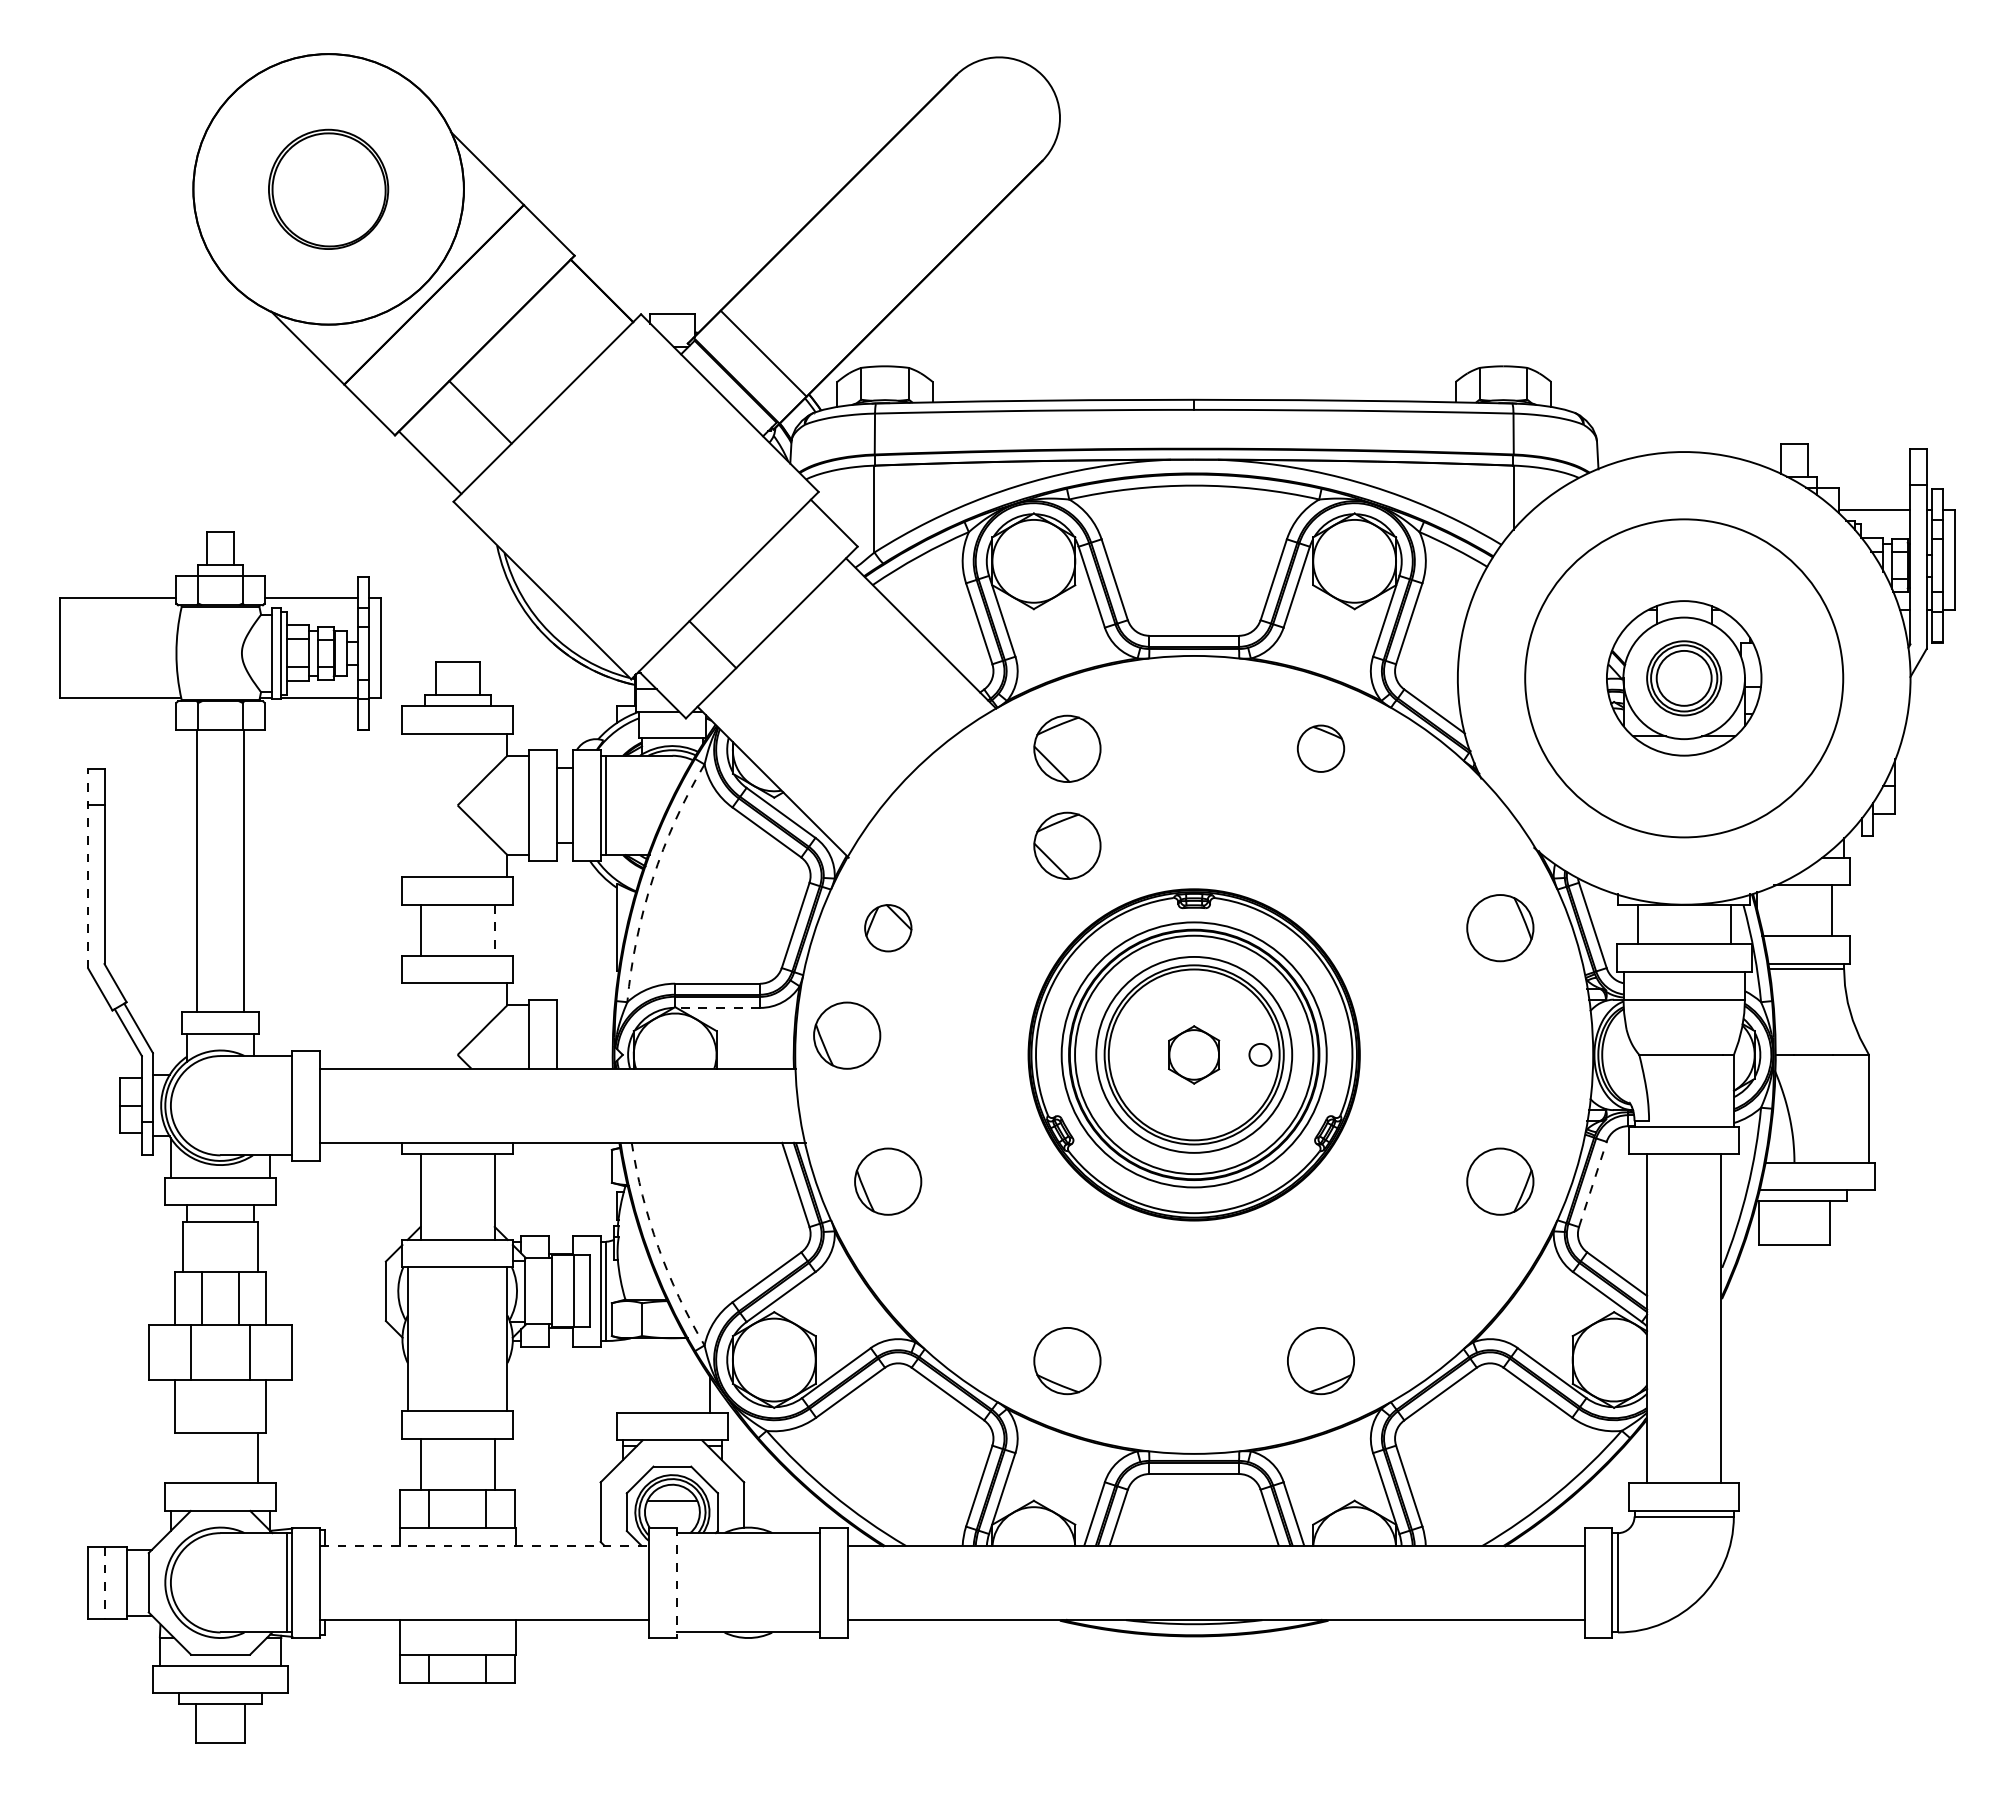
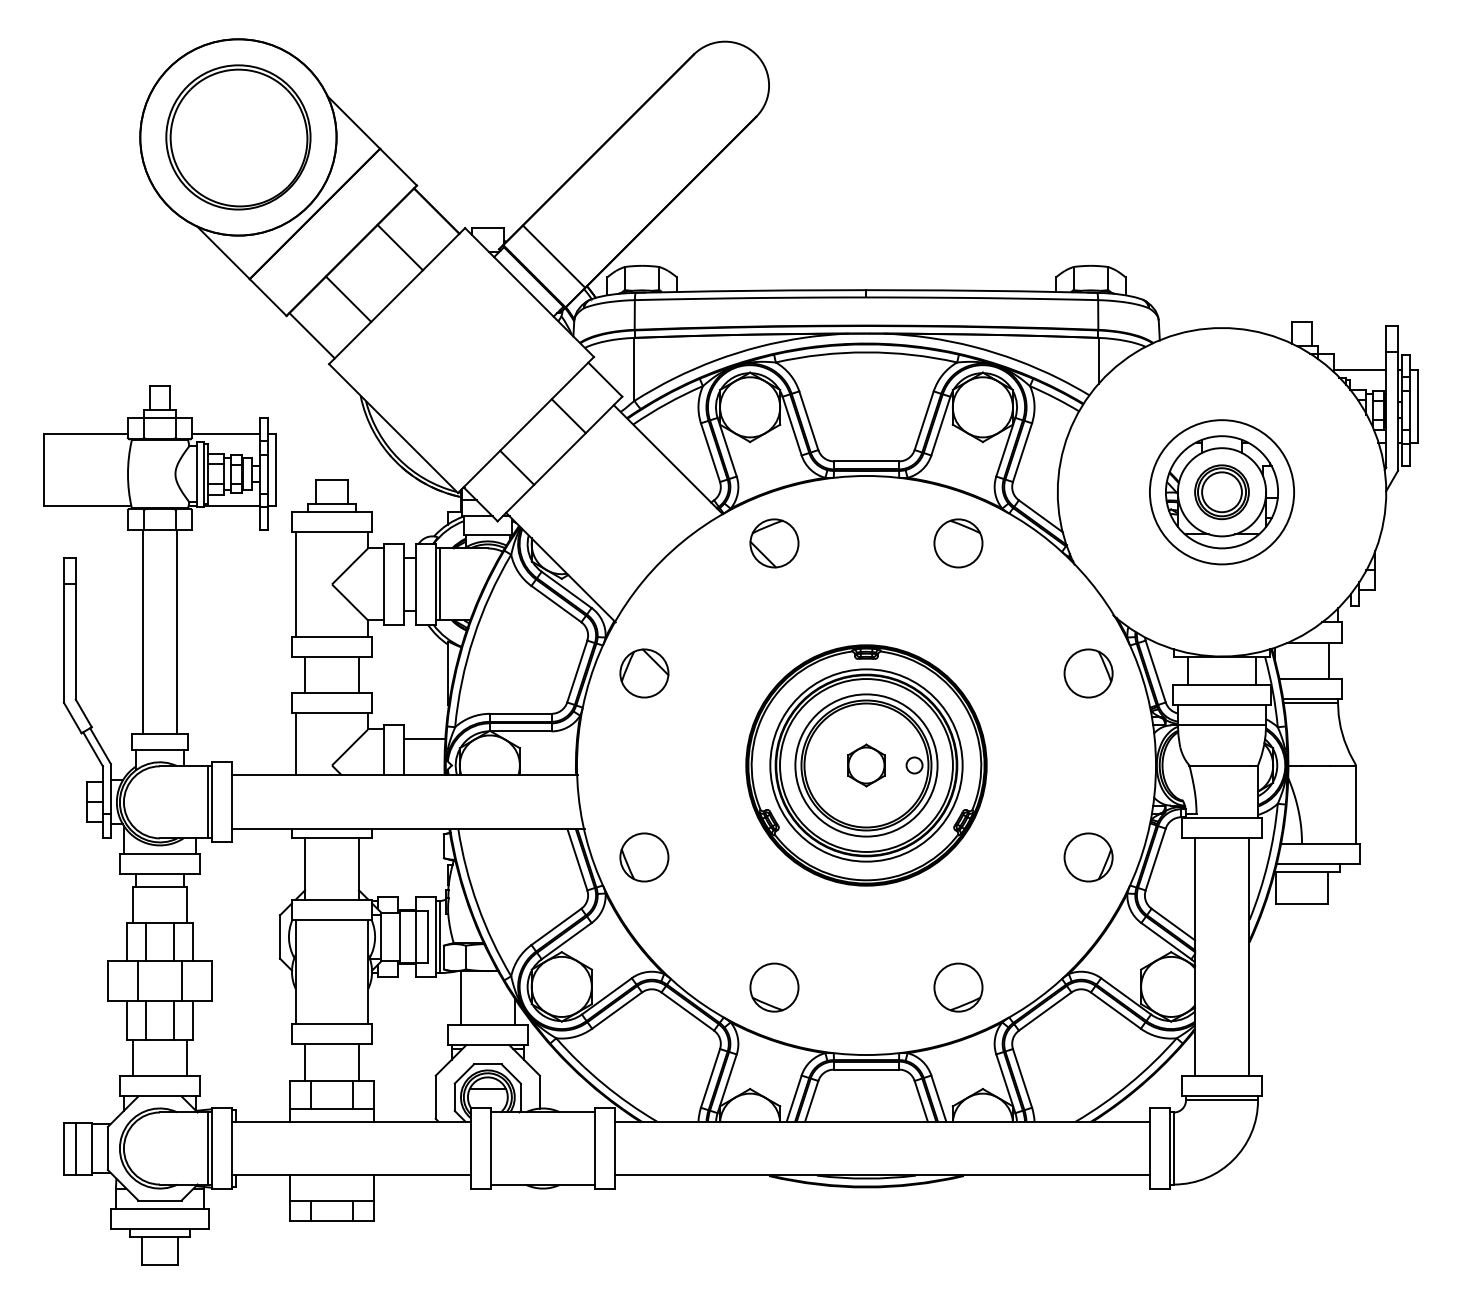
part: (328, 189) -> (238, 137), size x1.67
line: (551, 340) -> (400, 247), added
line: (783, 573) -> (568, 416), added
circle: (1683, 677) -> (1221, 491), size x0.62
part: (1320, 748) -> (958, 543), size x1.43
line: (408, 805) -> (296, 584), added
part: (1067, 845) -> (774, 613), removed
line: (88, 868) -> (64, 630), dashed -> solid
arc: (652, 879) -> (473, 638), dashed -> solid
part: (888, 928) -> (644, 673), size x1.43
line: (494, 930) -> (358, 675), dashed -> solid
line: (718, 1007) -> (521, 731), dashed -> solid
line: (586, 1017) -> (425, 738), added
line: (408, 1025) -> (296, 744), added
part: (847, 1035) -> (614, 751), removed
line: (286, 1105) -> (207, 802), added
line: (1592, 1184) -> (1155, 859), dashed -> solid
arc: (658, 1247) -> (477, 905), dashed -> solid
line: (635, 1375) -> (461, 998), added
line: (201, 1406) -> (146, 1020), added
line: (239, 1406) -> (173, 1020), added
line: (183, 1457) -> (133, 1057), added
line: (484, 1545) -> (351, 1121), dashed -> solid
line: (104, 1582) -> (75, 1148), dashed -> solid
line: (676, 1583) -> (490, 1149), dashed -> solid

